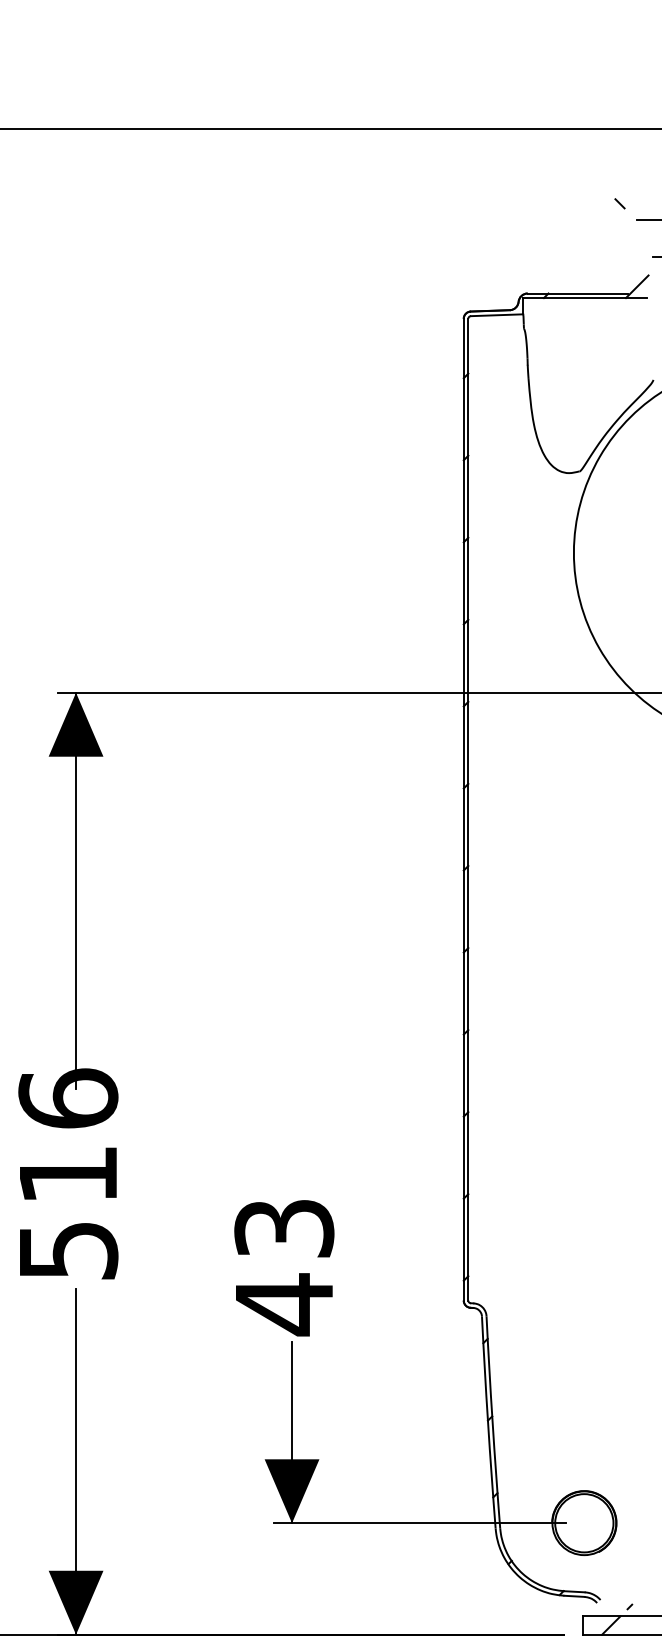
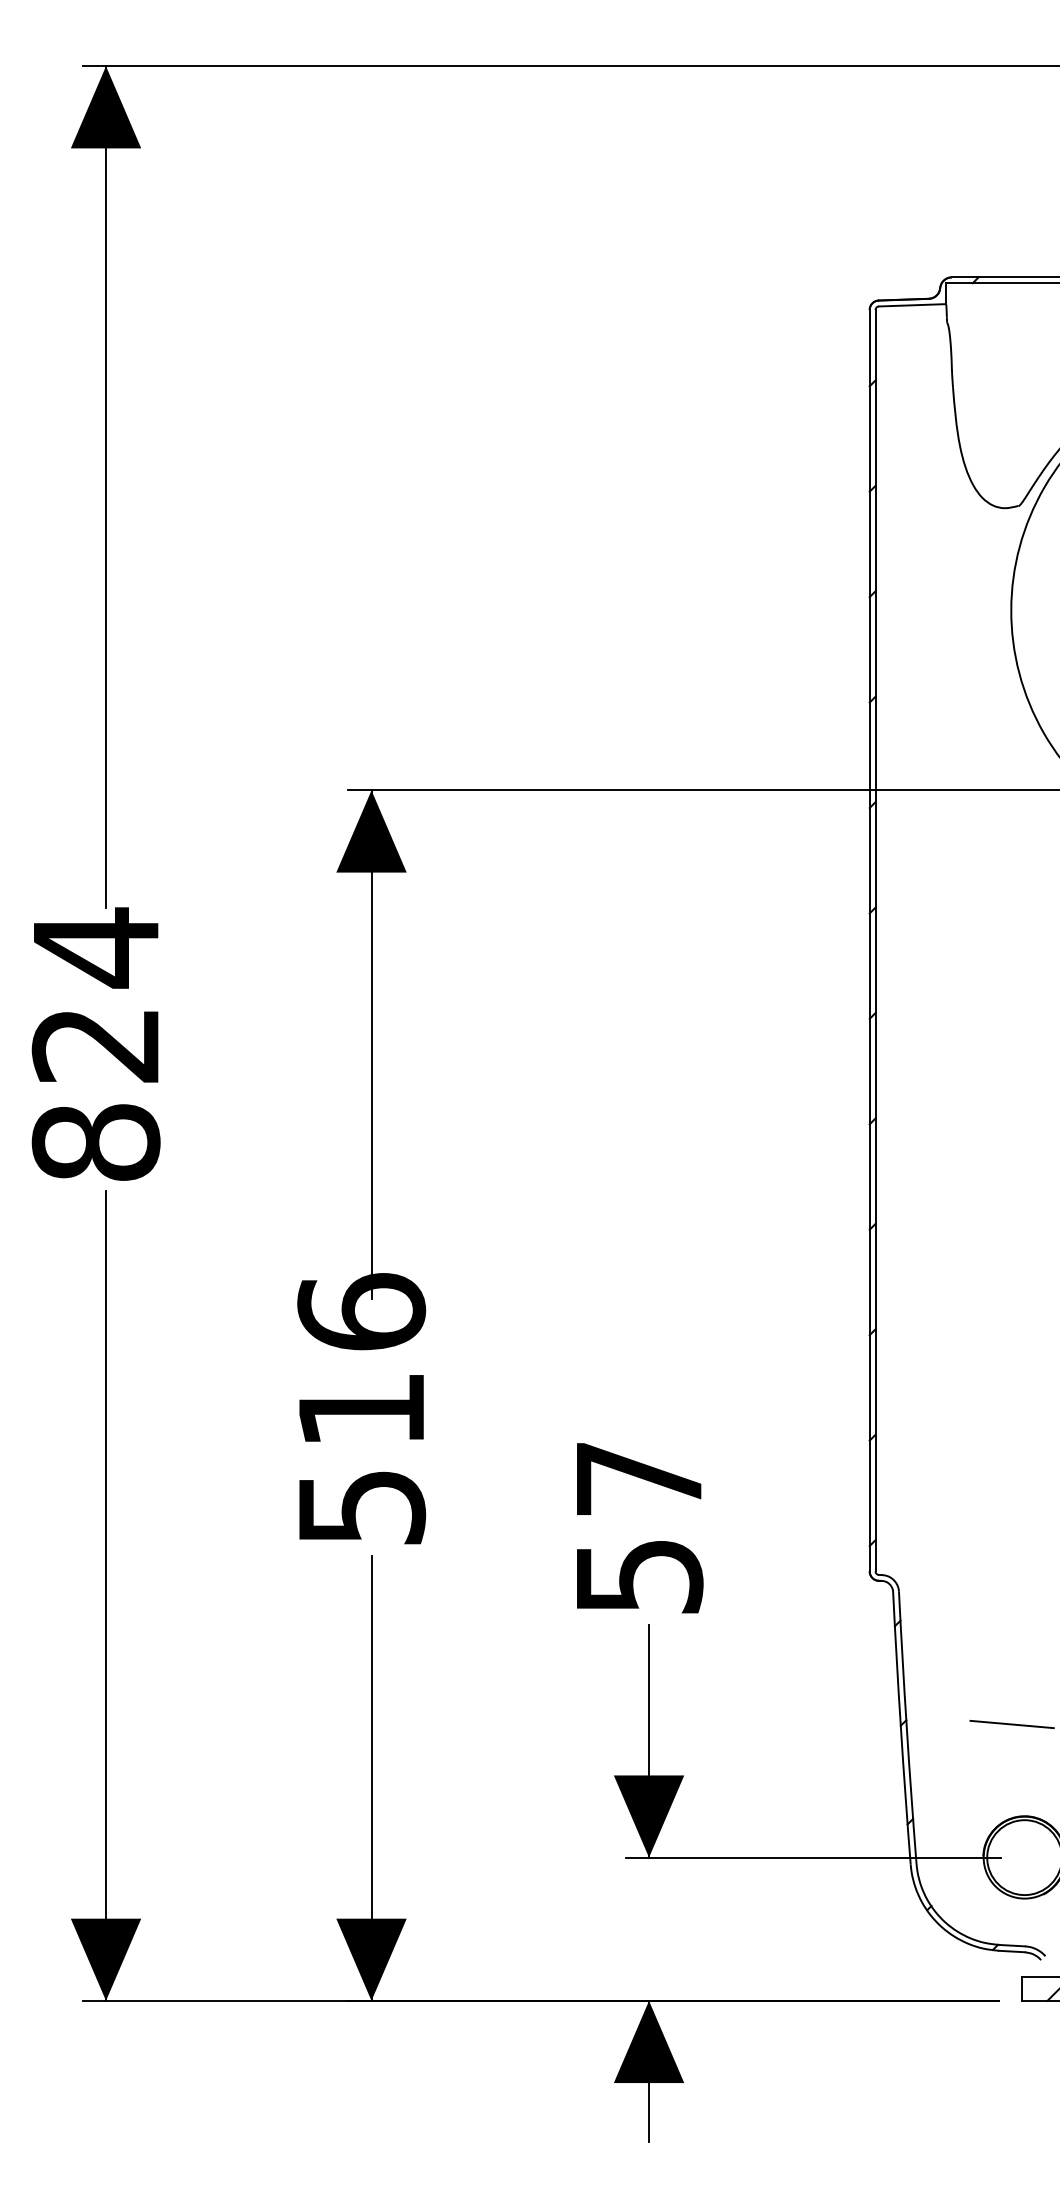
text: (283, 1267) -> (638, 1529), 43 -> 57
line: (574, 1419) -> (1011, 1724), added

